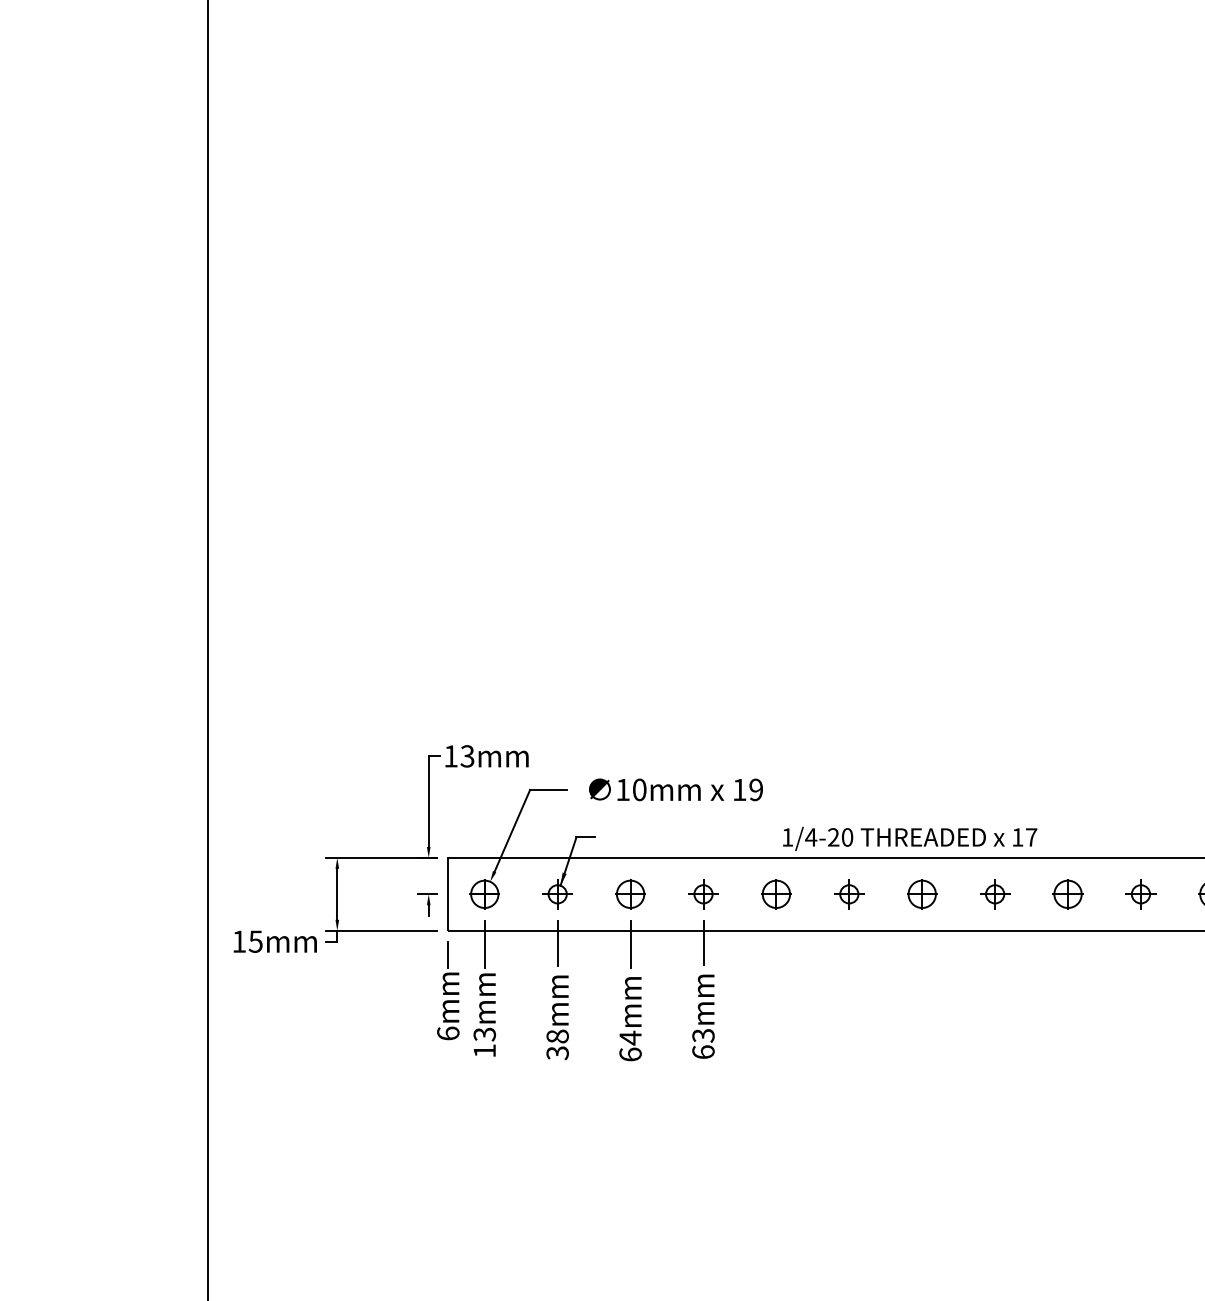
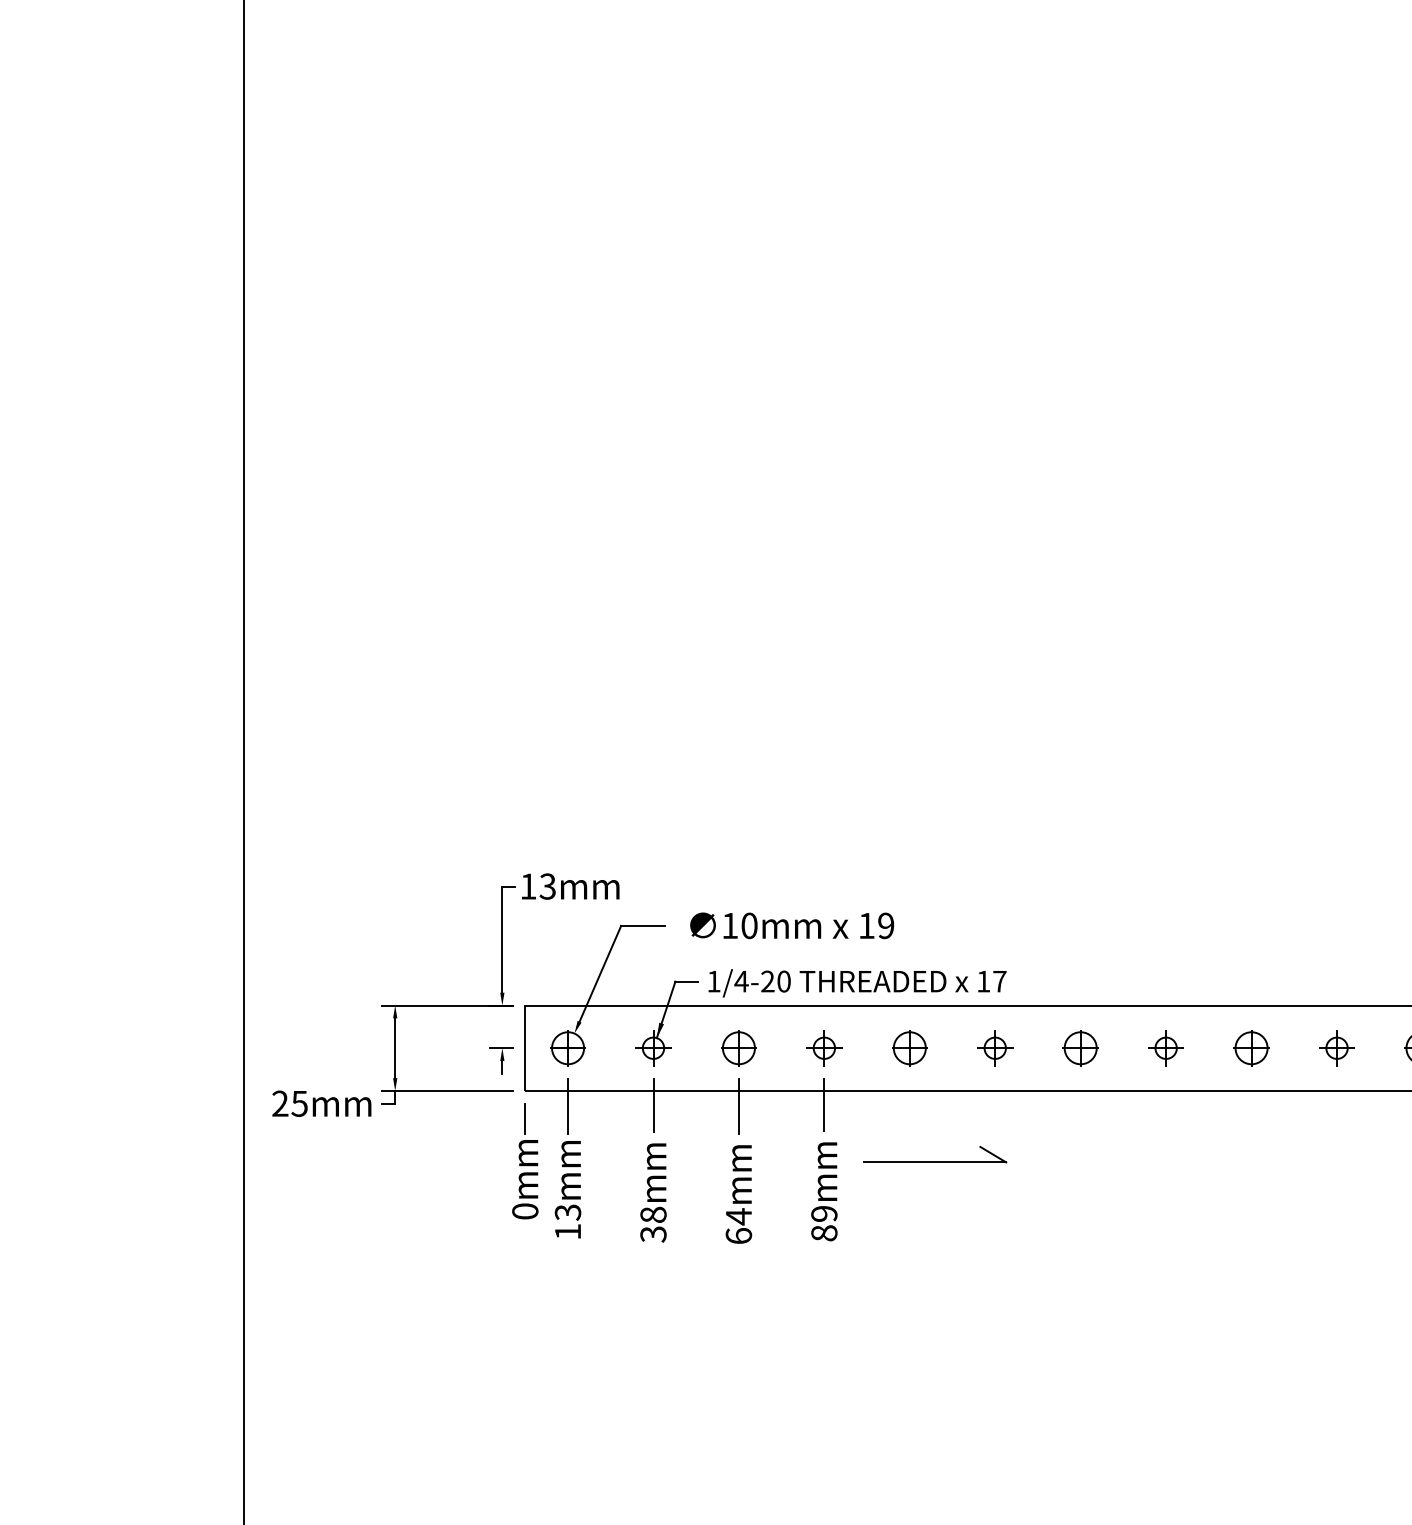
text: (910, 839) -> (857, 983), moved
text: (239, 941) -> (280, 1103), 15mm -> 25mm
part: (798, 990) -> (935, 1161), added
text: (448, 1033) -> (525, 1211), 6mm -> 0mm
text: (703, 1043) -> (824, 1223), 63mm -> 89mm

